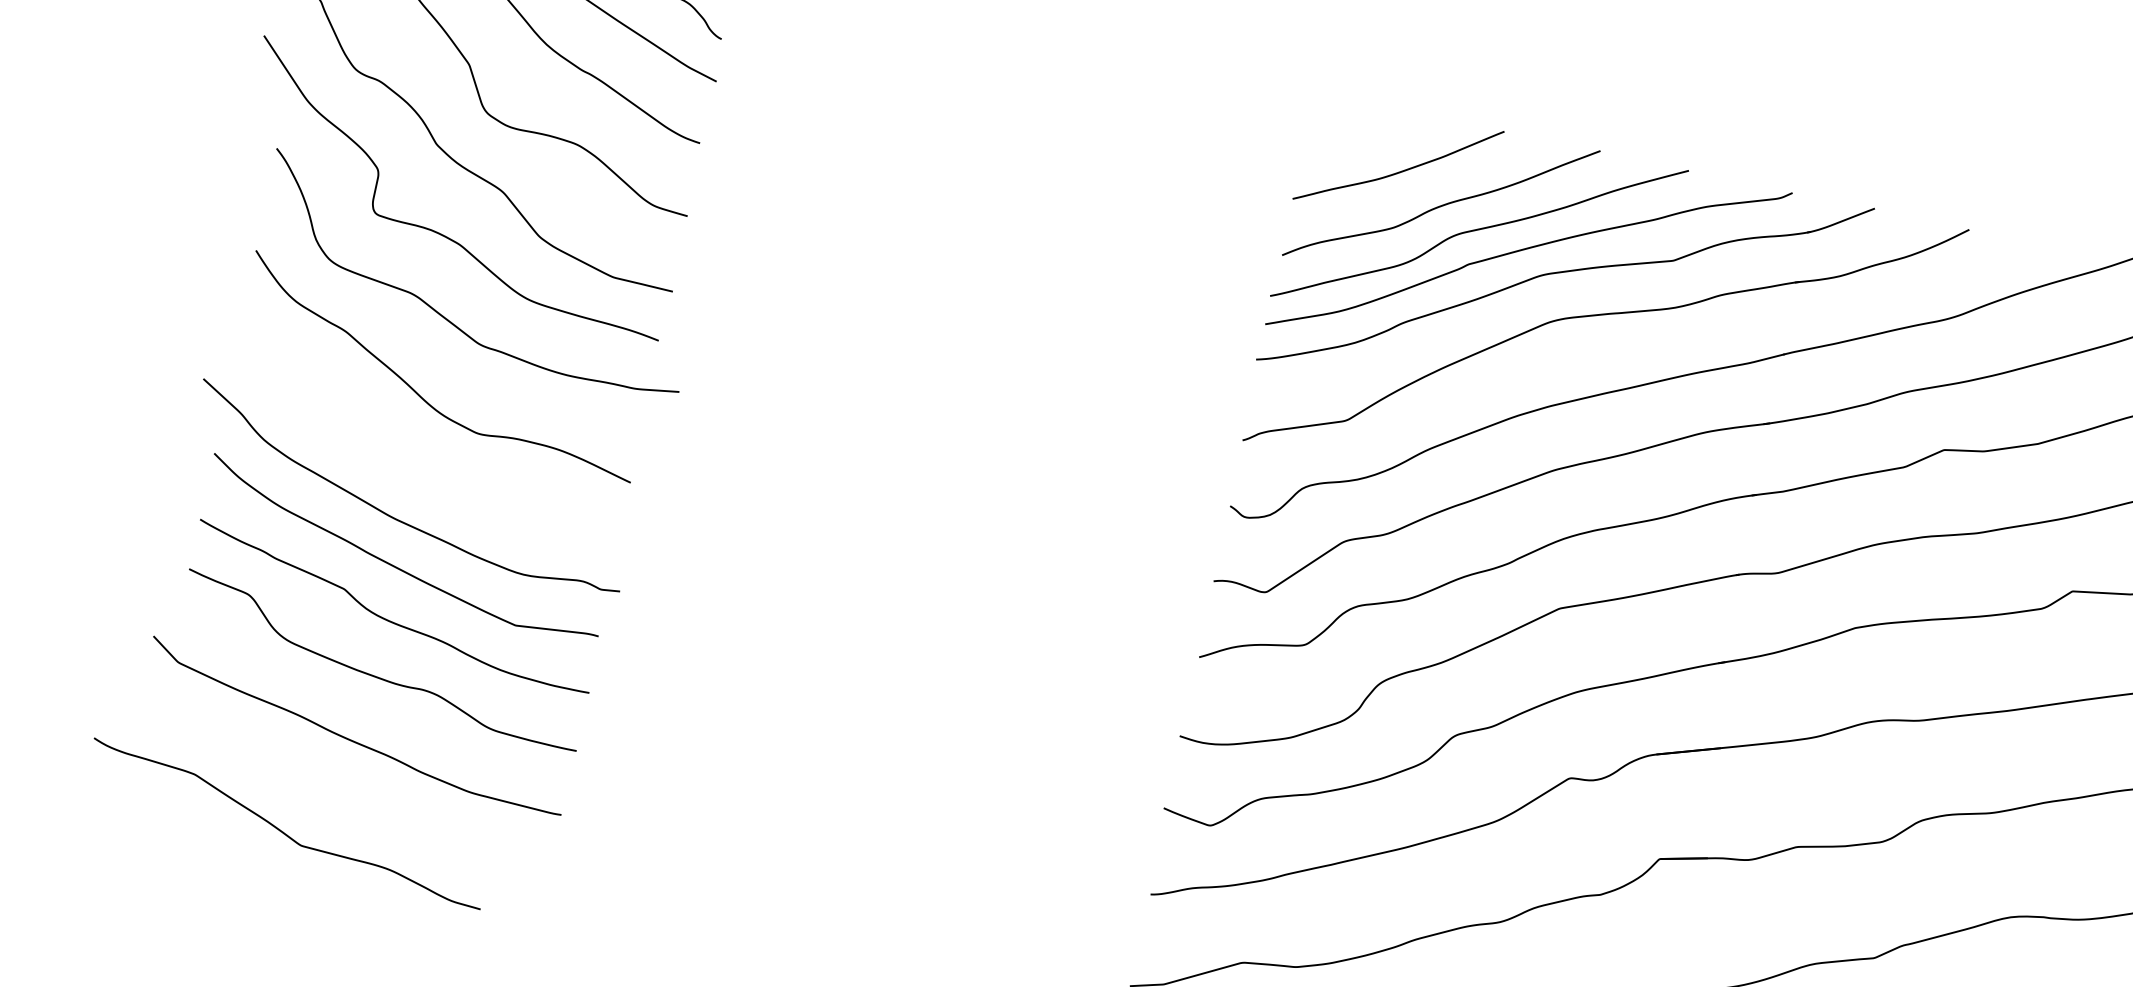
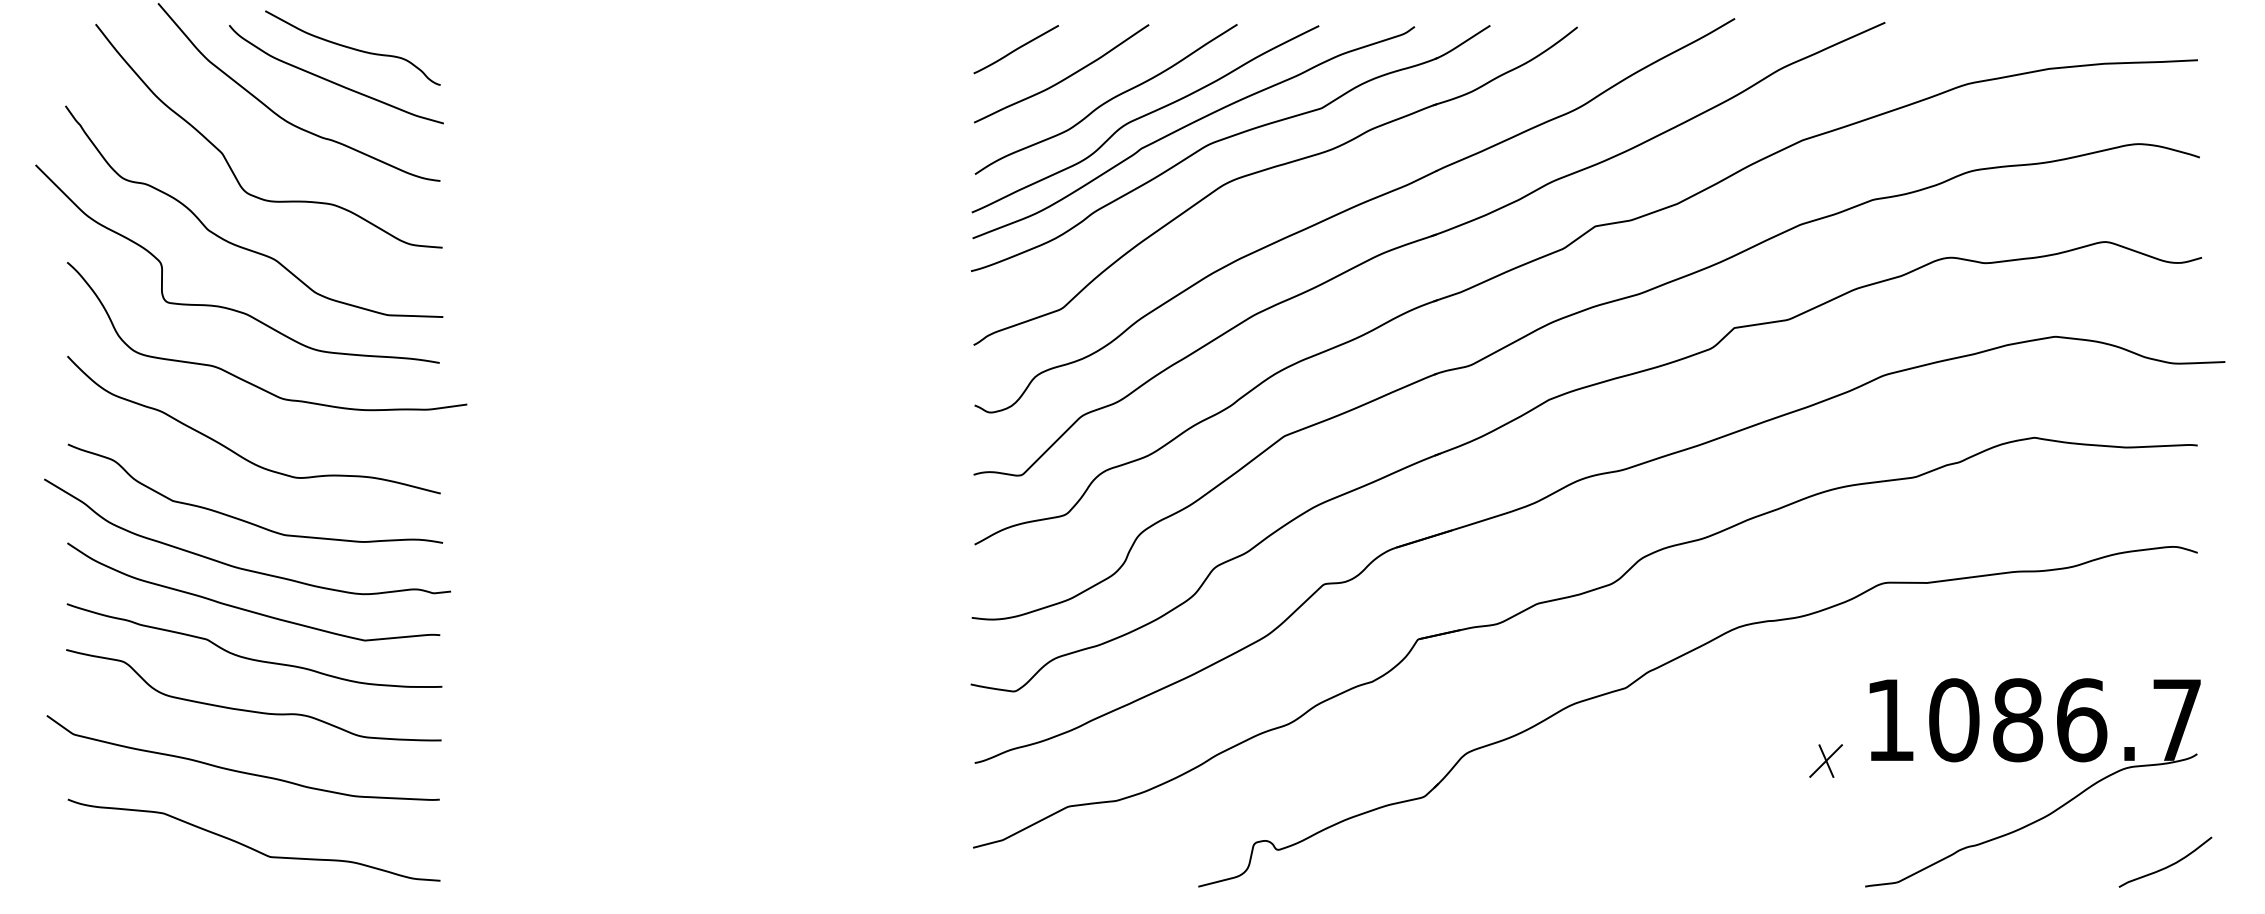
line: (1354, 128) -> (1016, 49), added
curve: (413, 468) -> (246, 520), added
curve: (280, 829) -> (249, 846), moved

